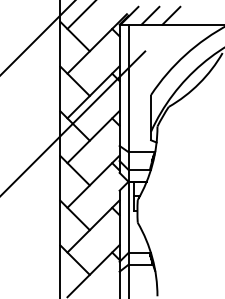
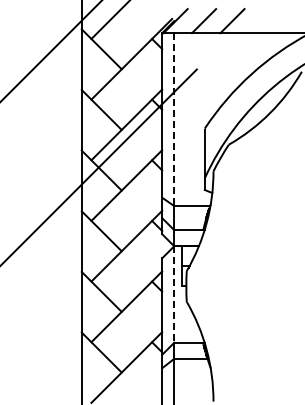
line: (128, 89) -> (174, 120), solid -> dashed
line: (128, 218) -> (174, 295), solid -> dashed

